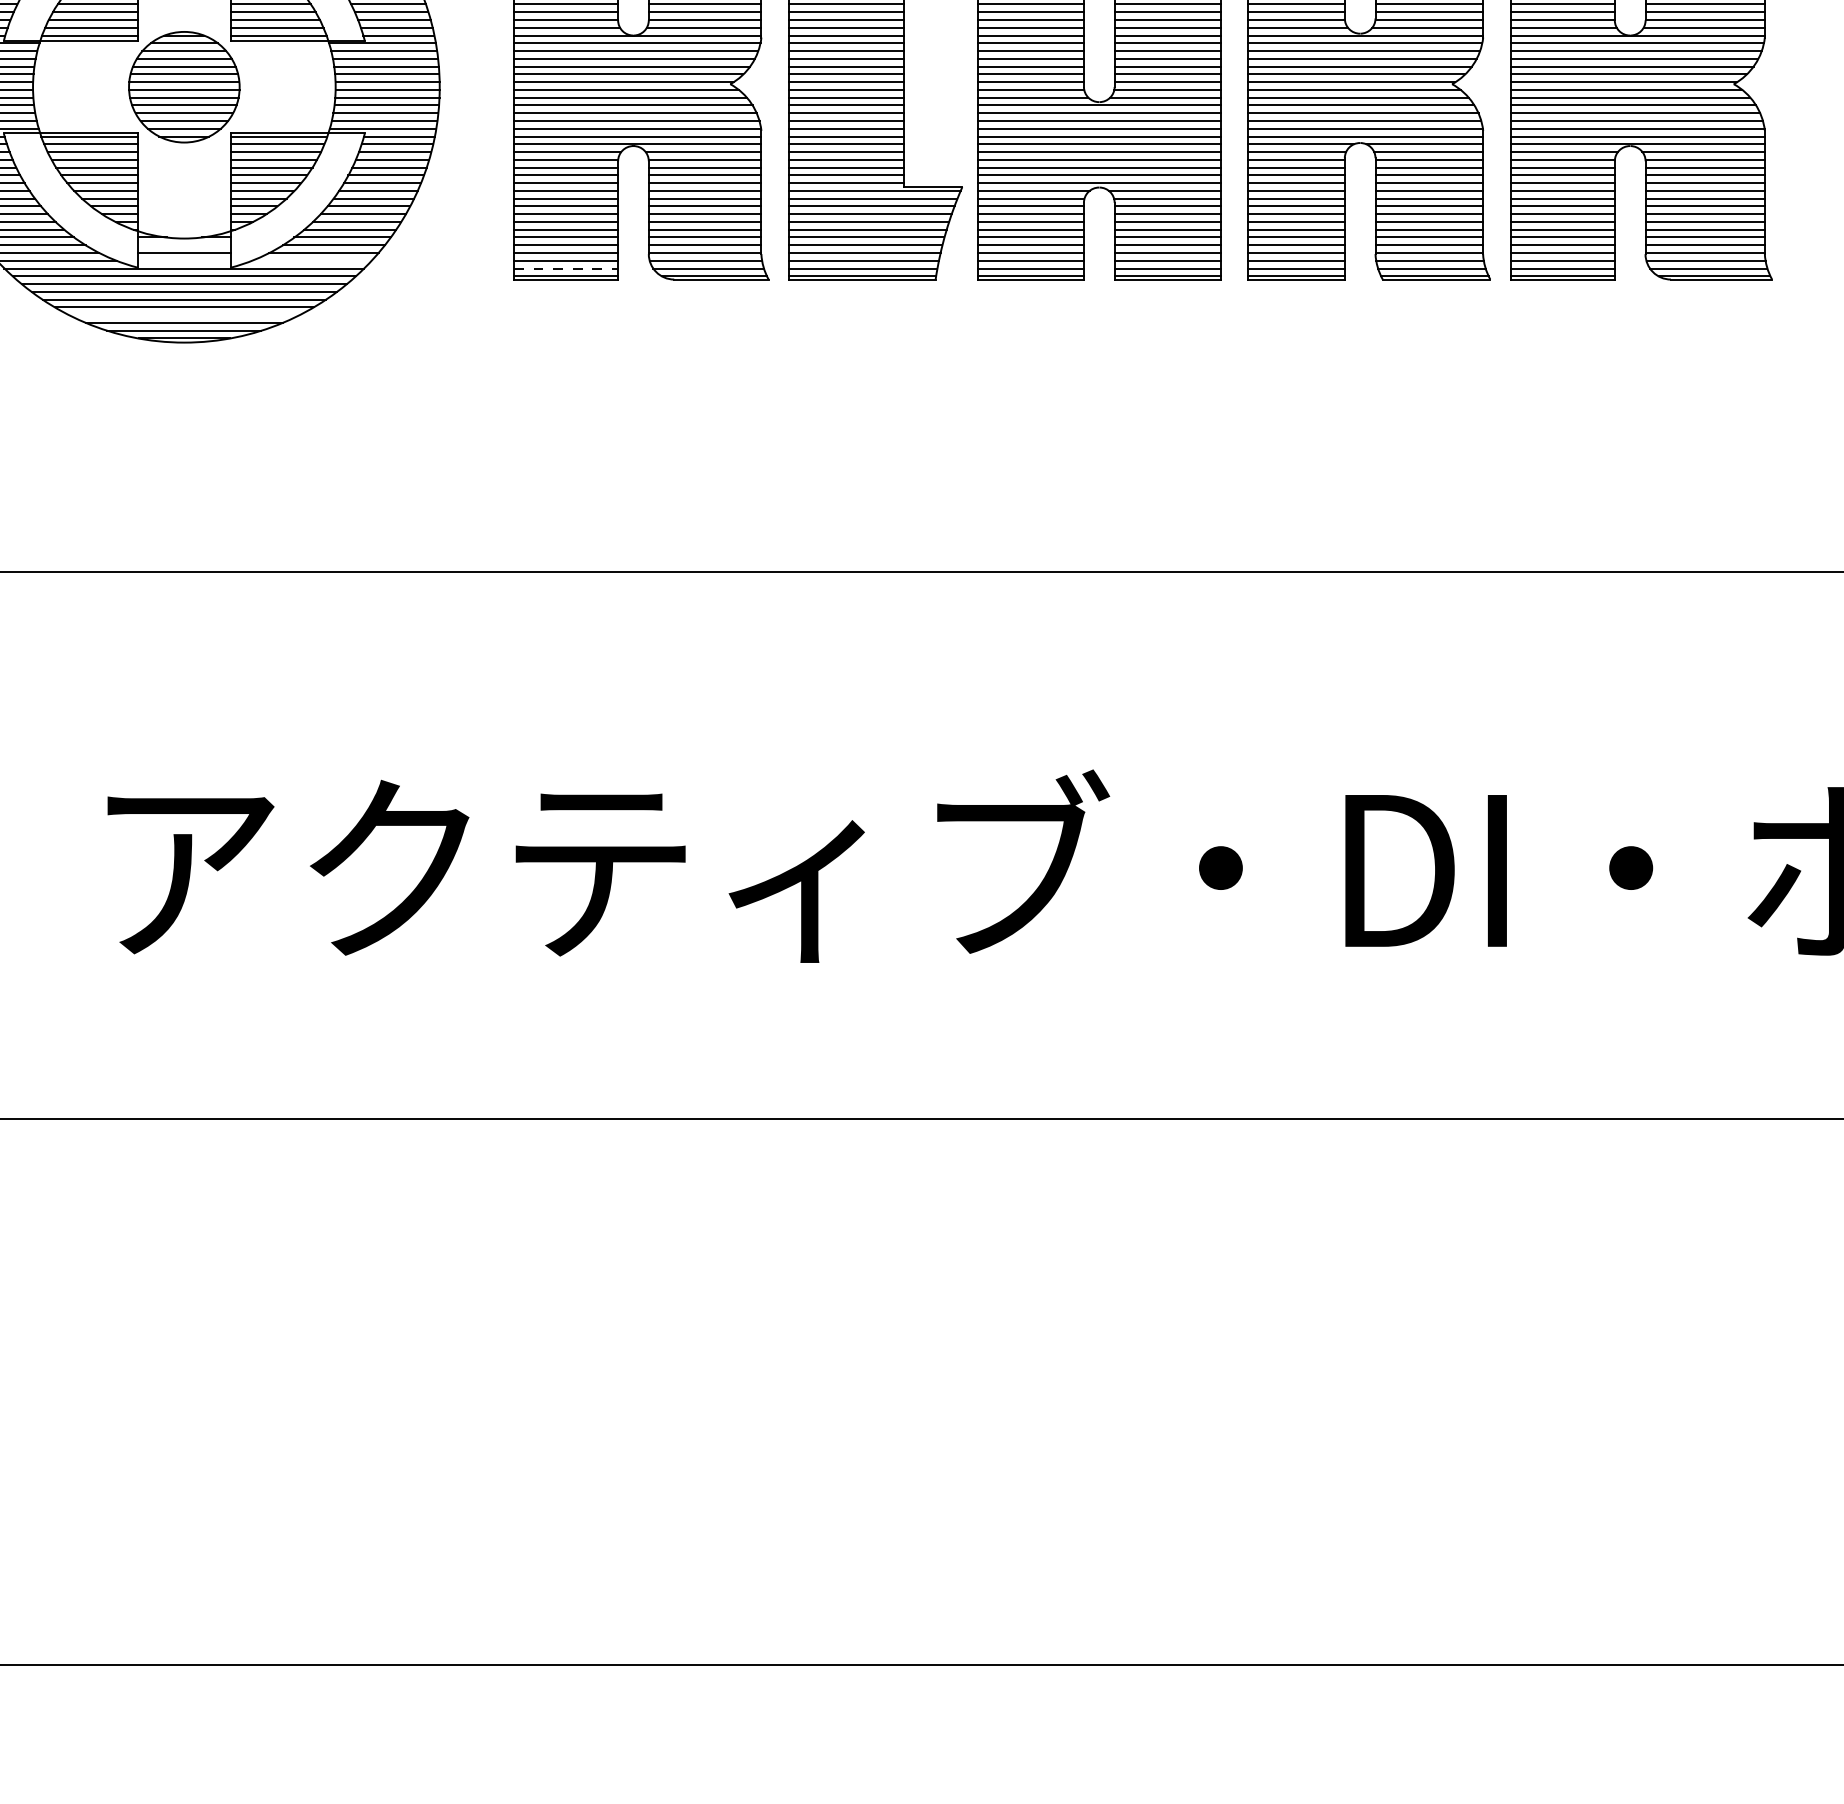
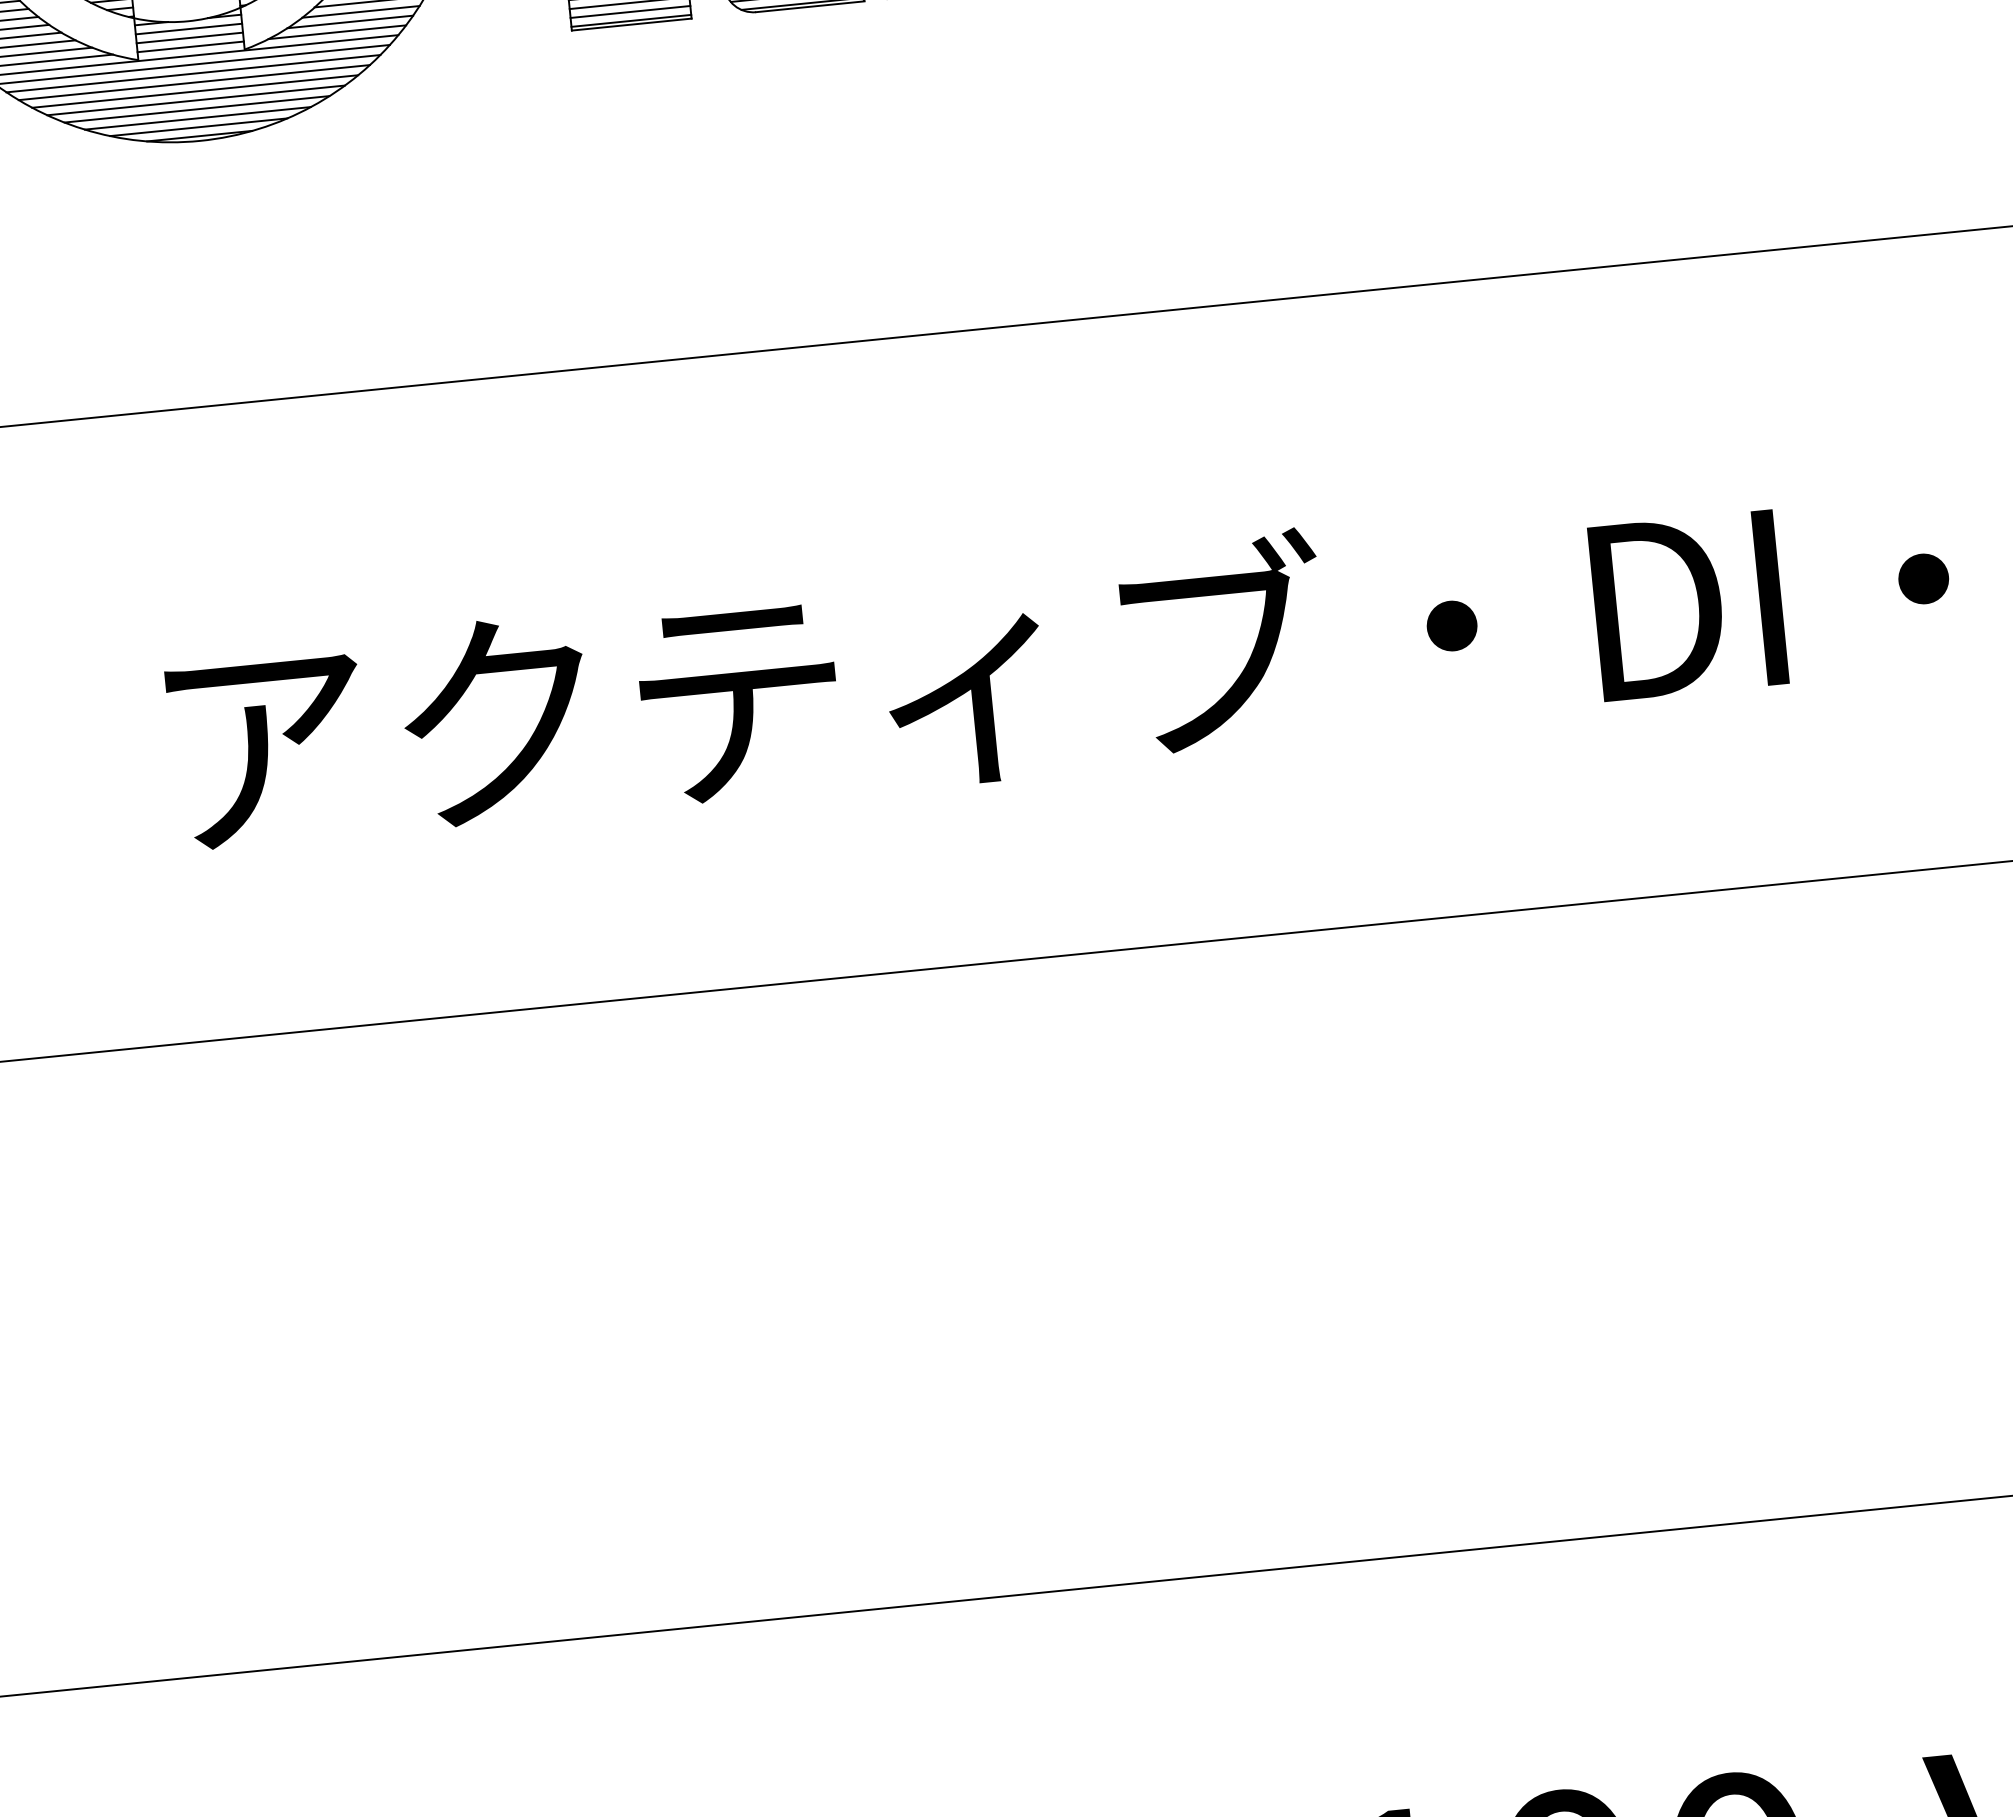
line: (184, 245) -> (189, 29), added
line: (184, 260) -> (190, 46), added
line: (311, 260) -> (336, 31), added
line: (566, 268) -> (630, 11), dashed -> solid
line: (184, 315) -> (197, 109), added

